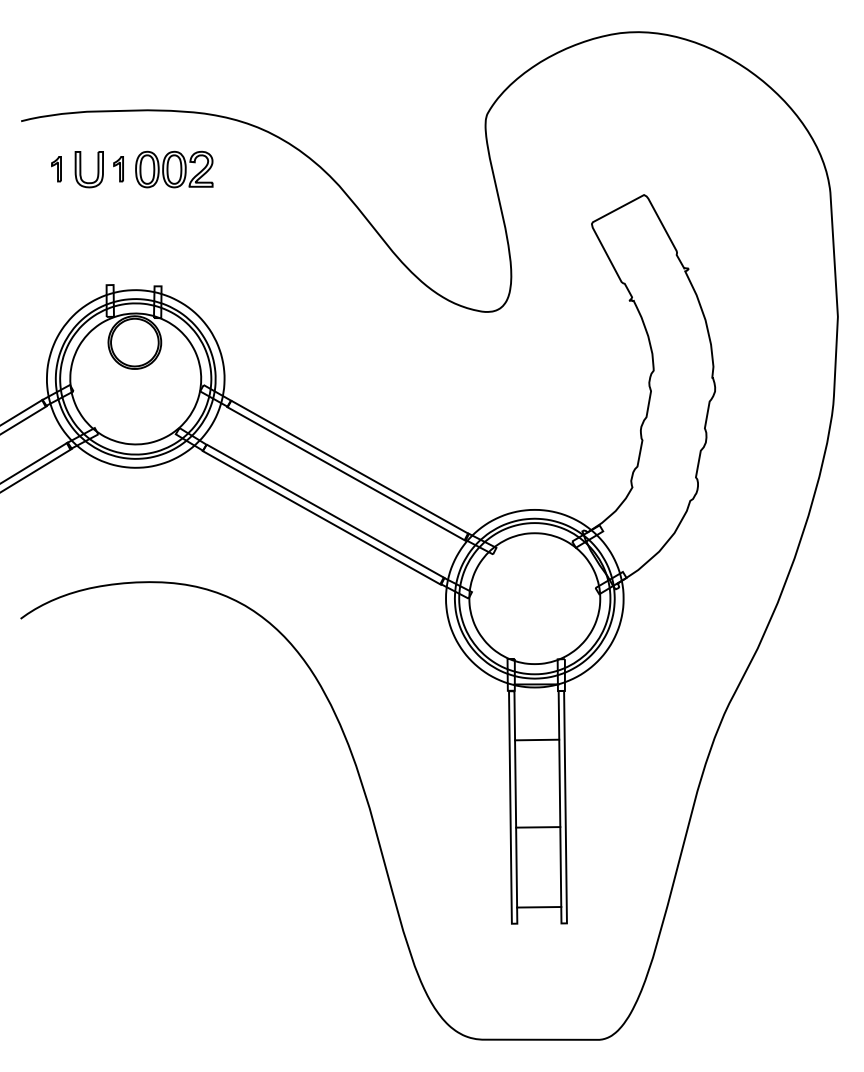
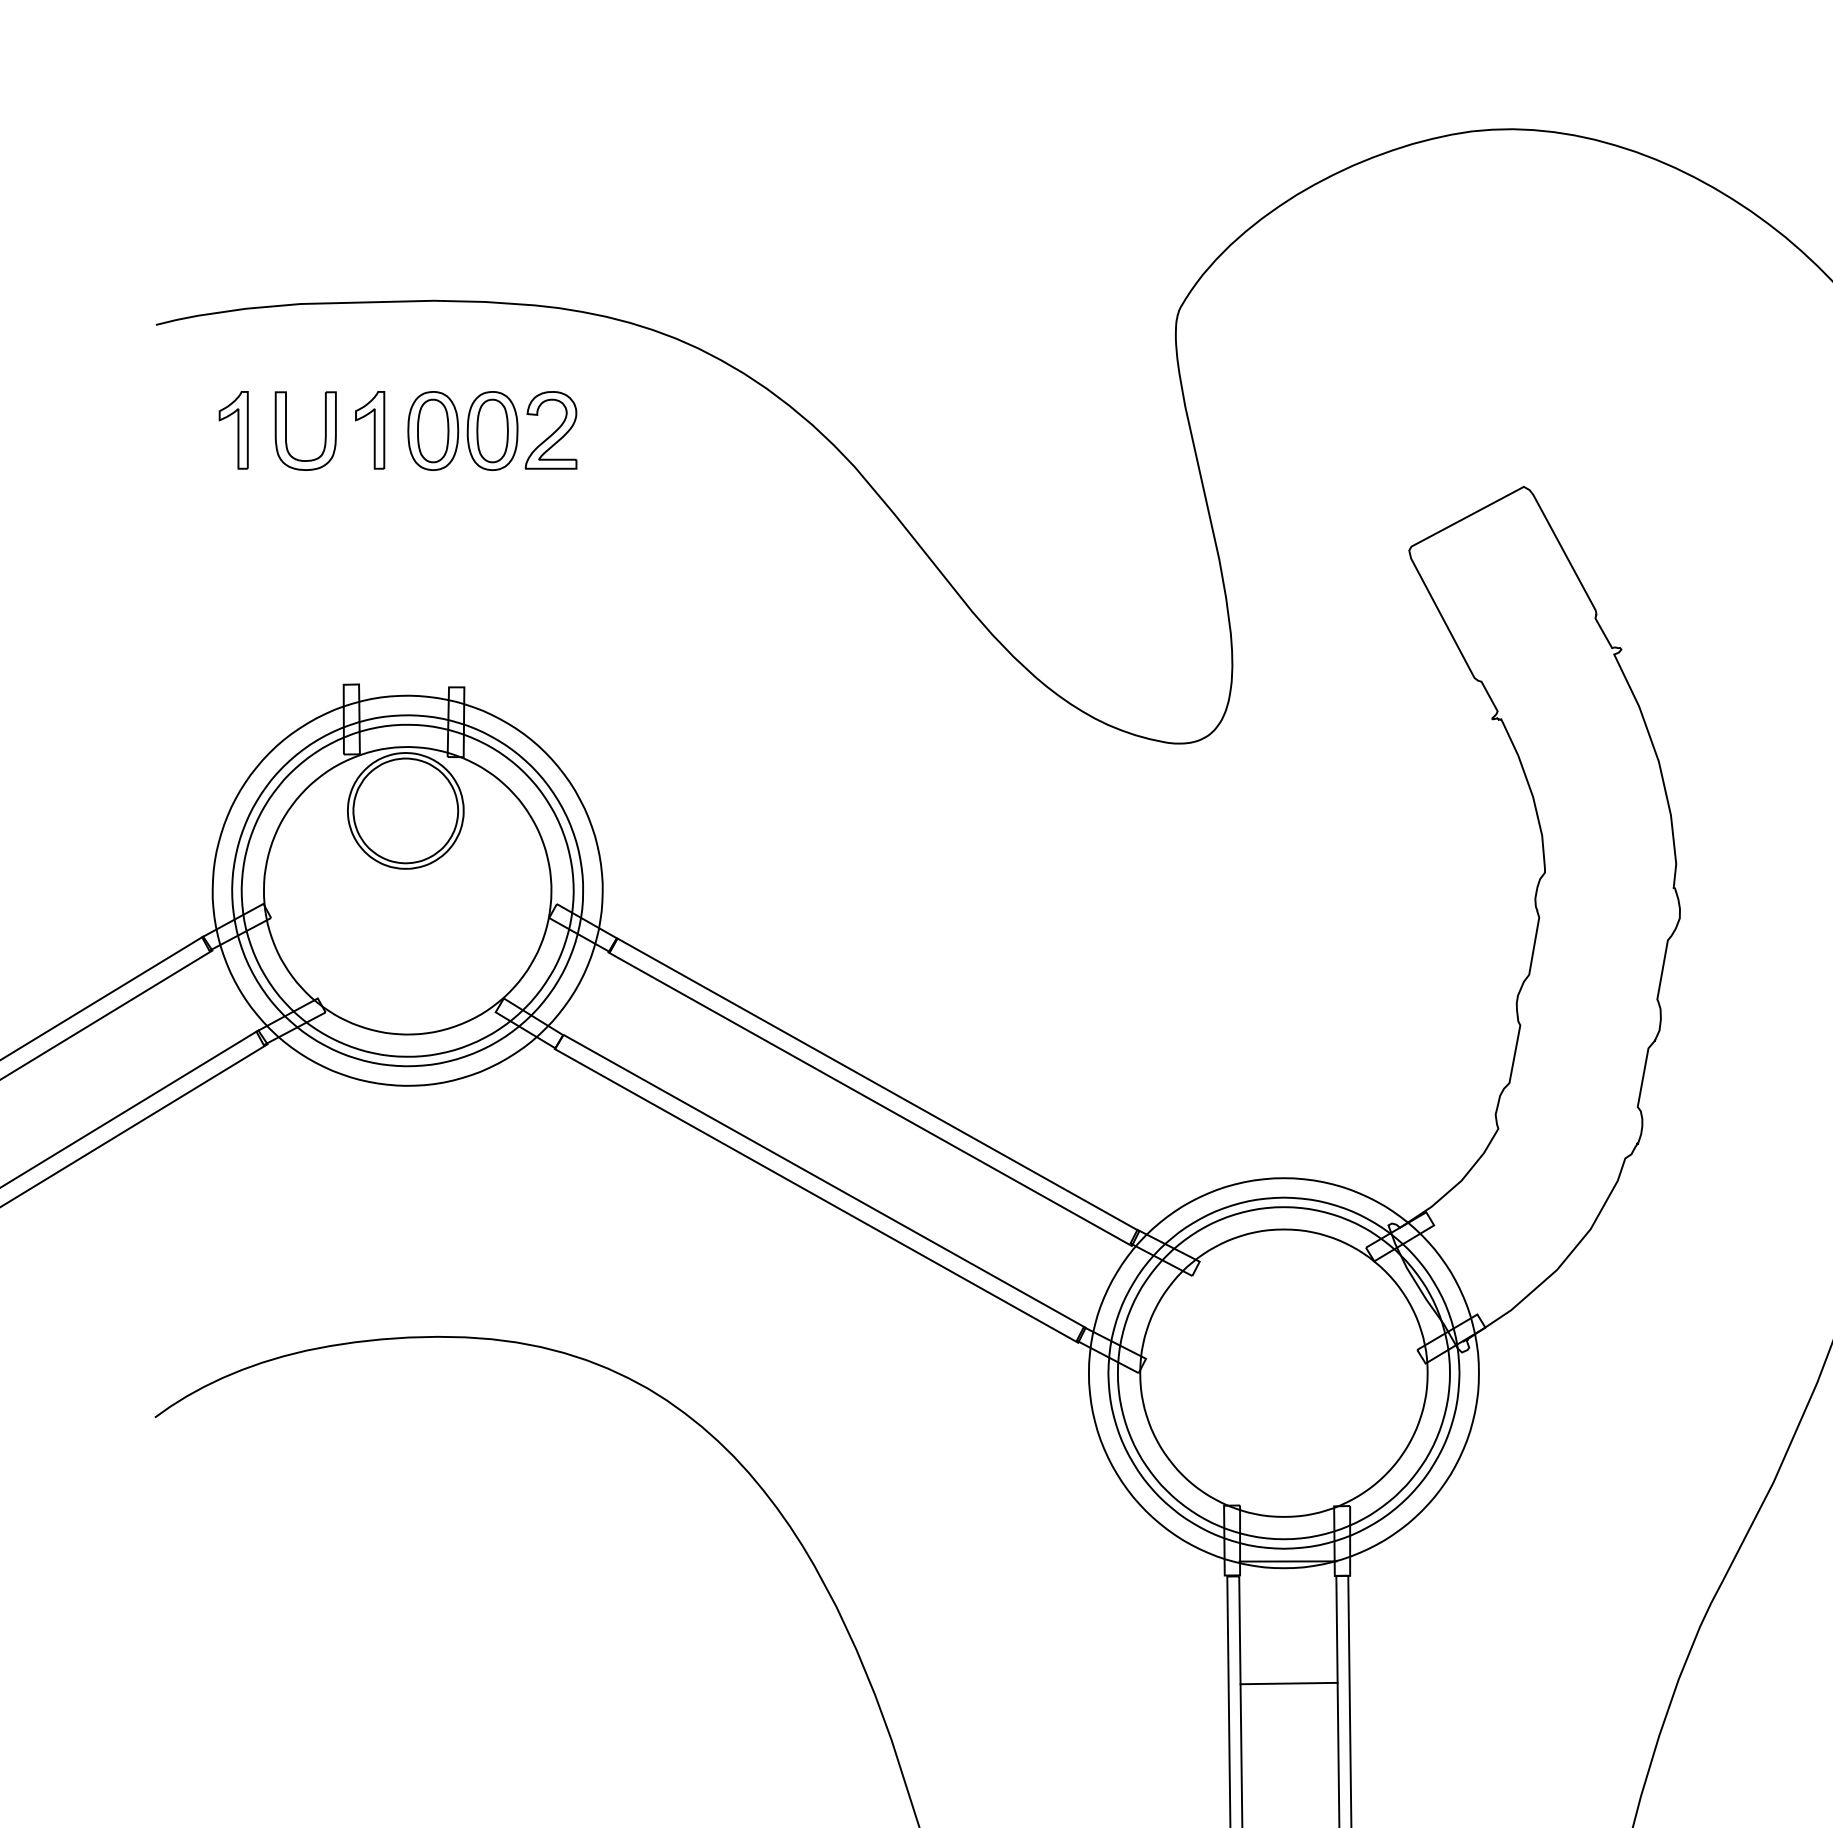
part: (56, 168) -> (233, 428), size x1.43
part: (118, 168) -> (369, 428), size x1.43

